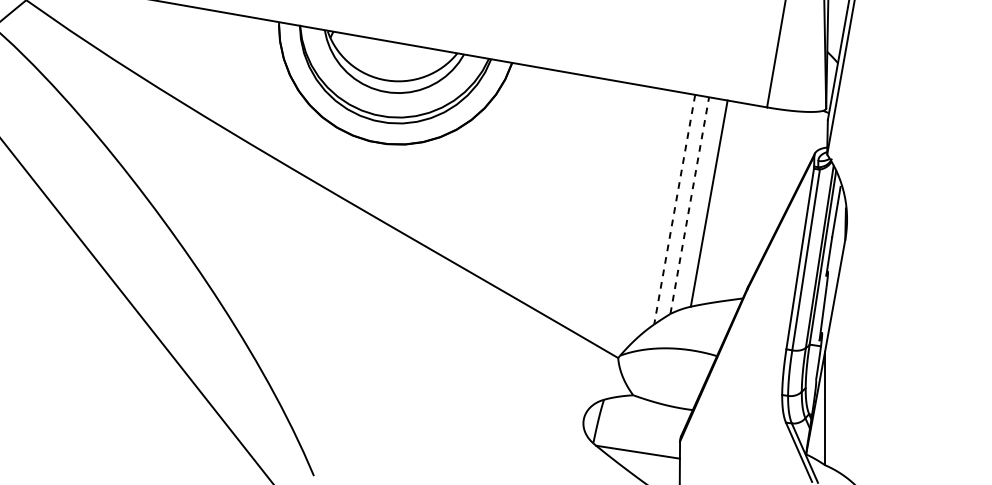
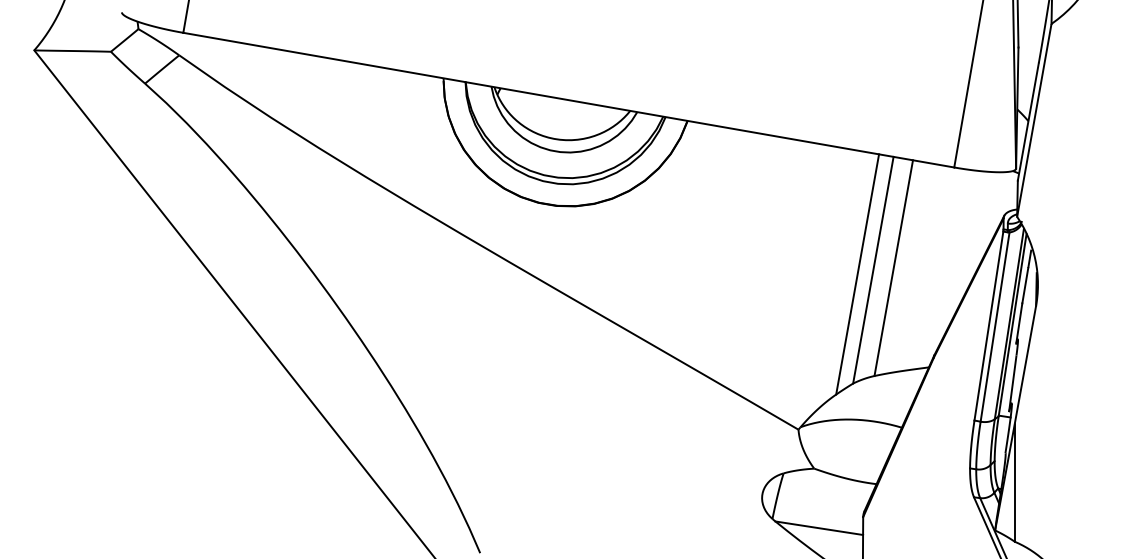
line: (689, 204) -> (873, 269), dashed -> solid
line: (674, 209) -> (857, 274), dashed -> solid

